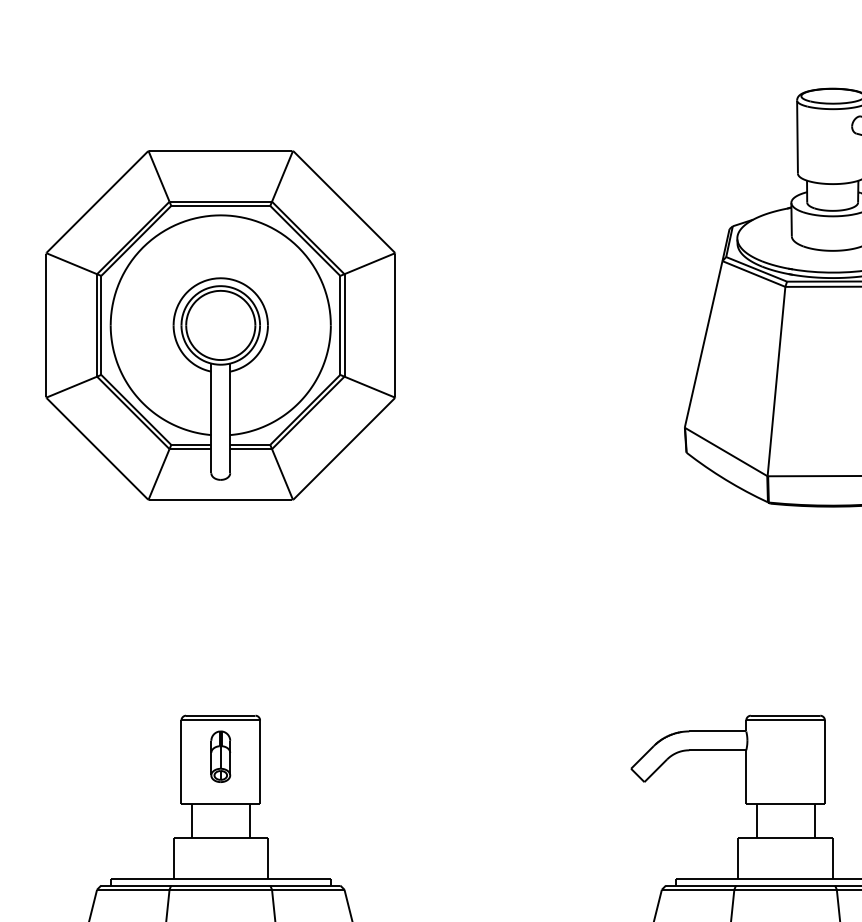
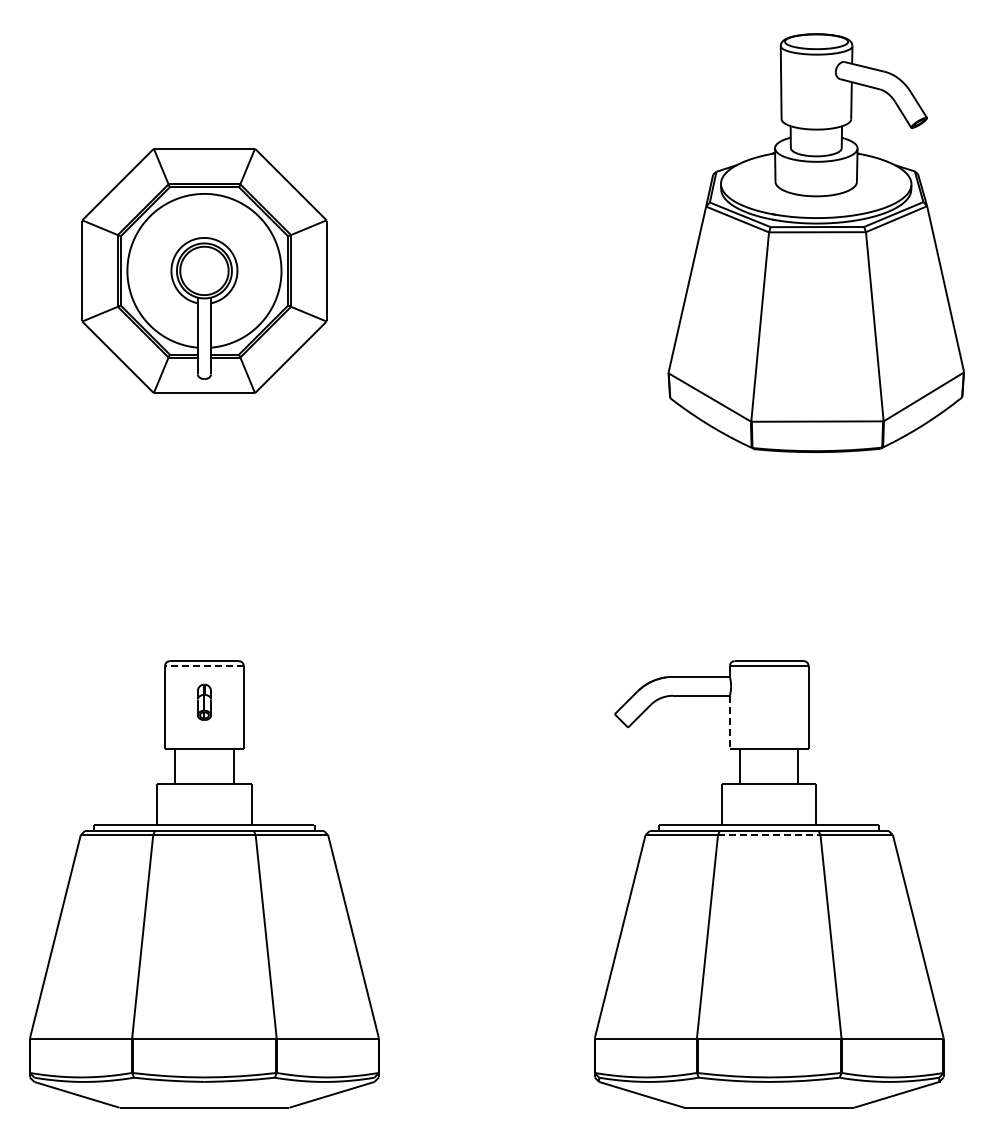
part: (220, 325) -> (204, 270), size x0.7
line: (219, 720) -> (203, 665), solid -> dashed
part: (220, 757) -> (204, 702), size x0.7
line: (745, 777) -> (729, 722), solid -> dashed
line: (785, 890) -> (769, 835), solid -> dashed

